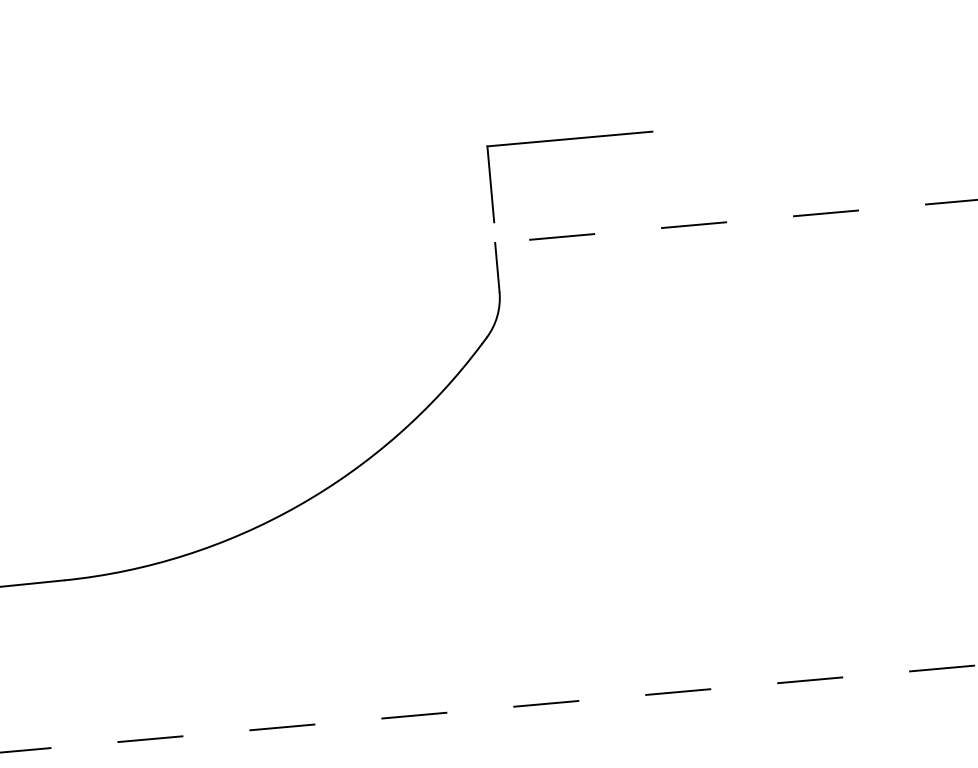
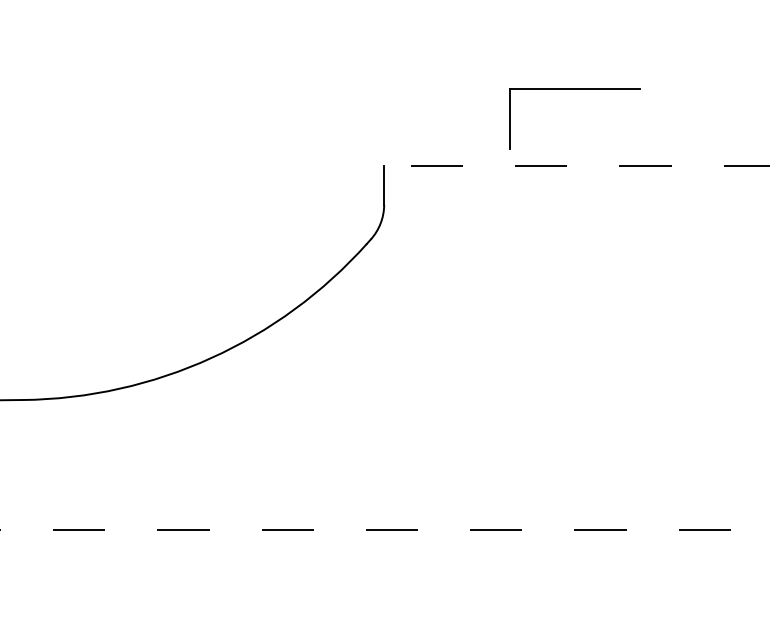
part: (569, 139) -> (574, 89), moved

